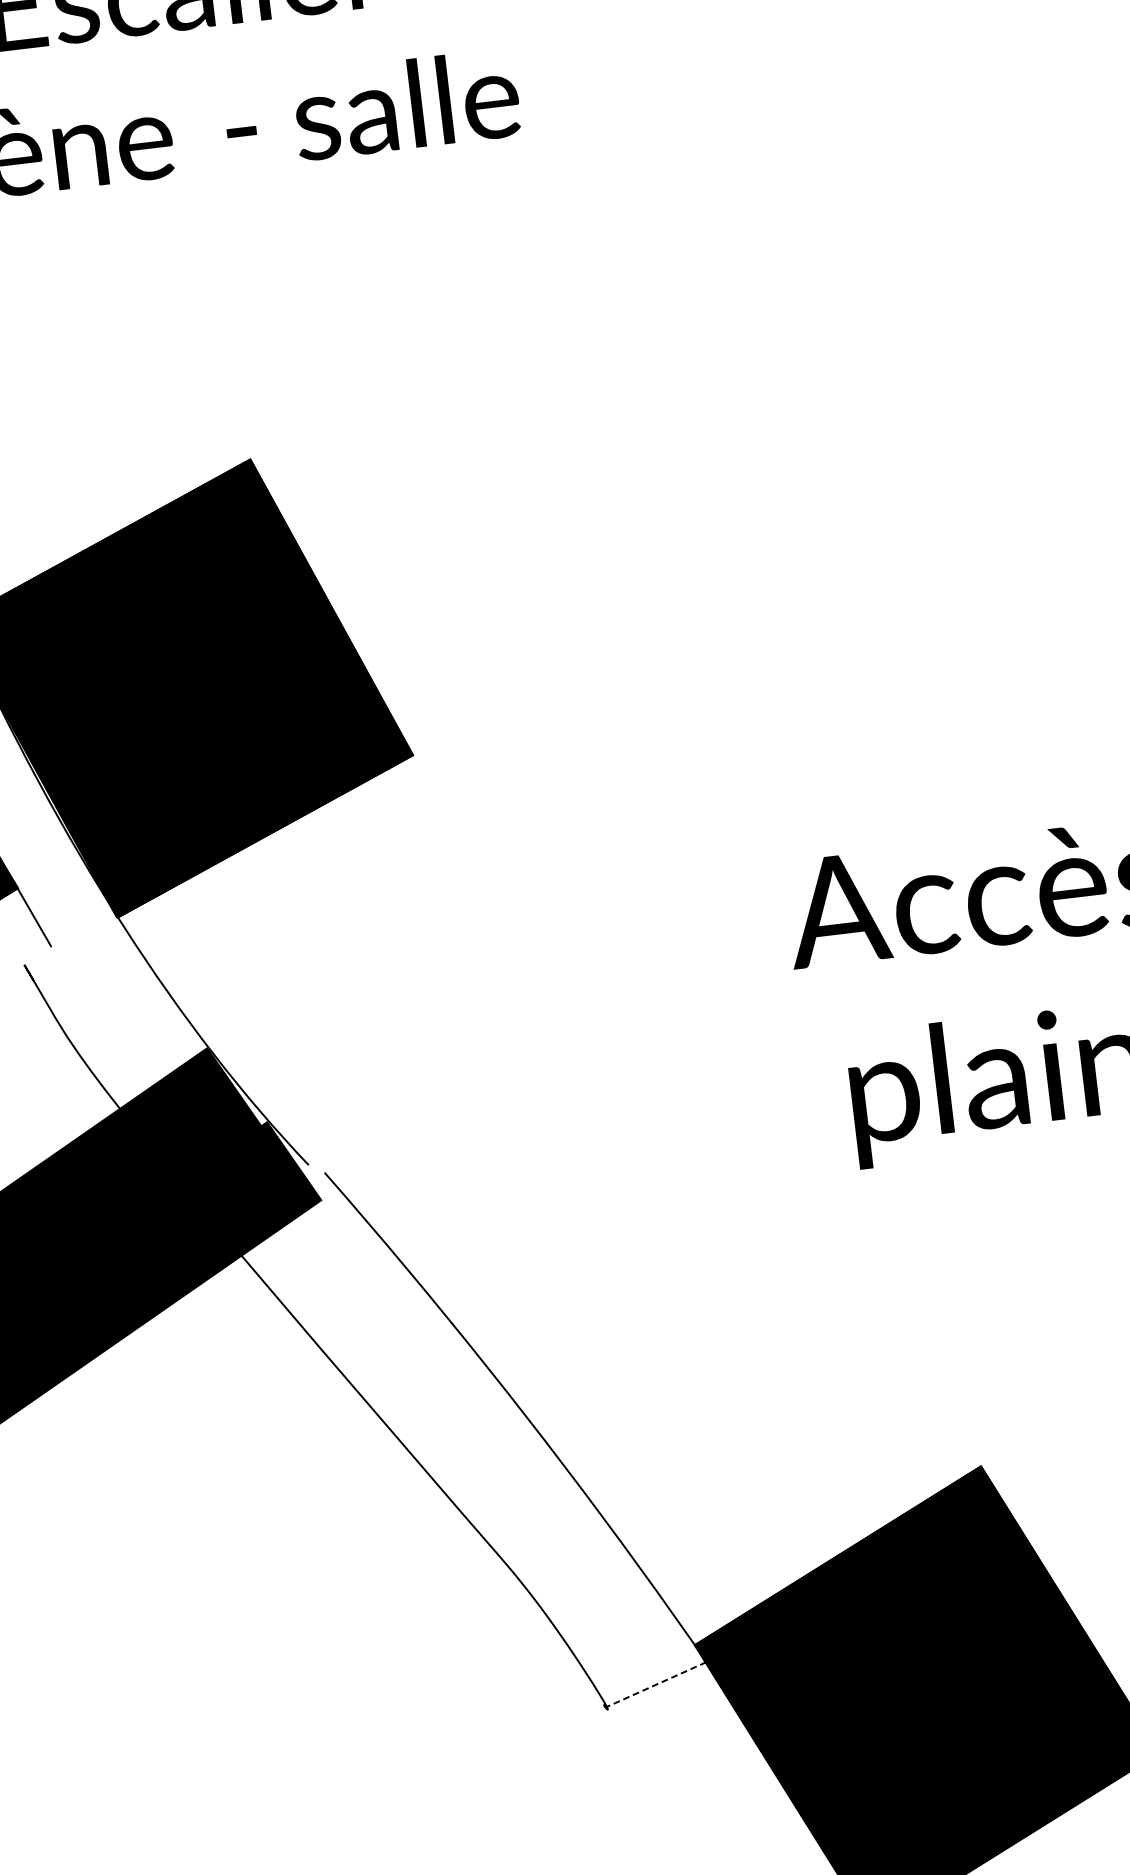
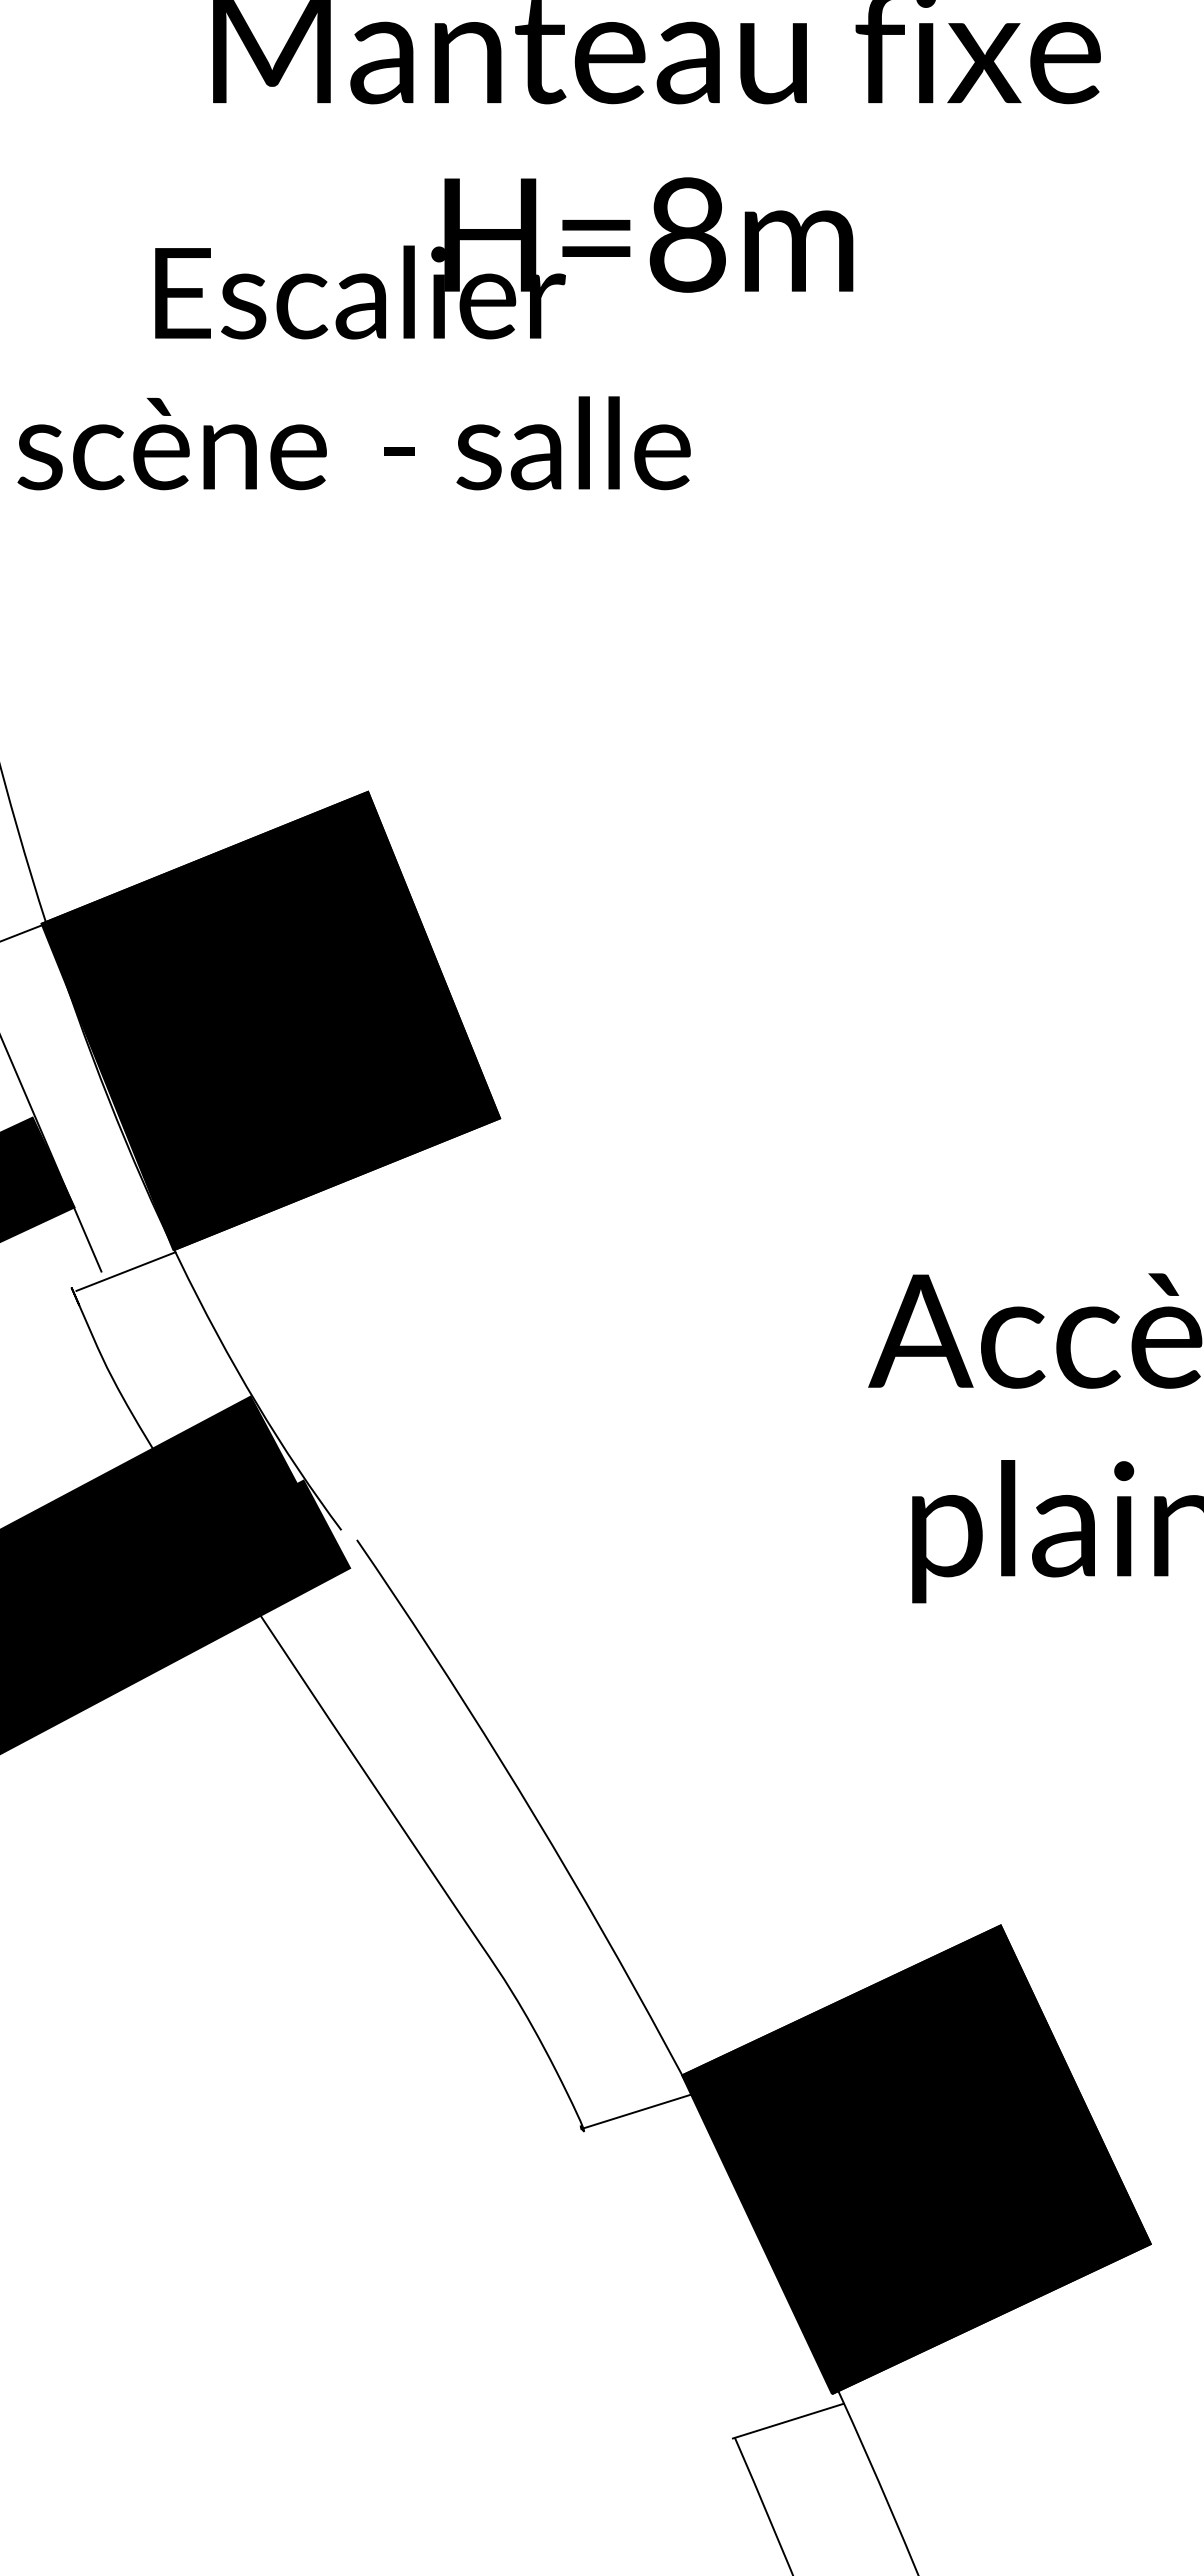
line: (73, 943) -> (125, 1271), added
line: (655, 1684) -> (636, 2111), dashed -> solid

